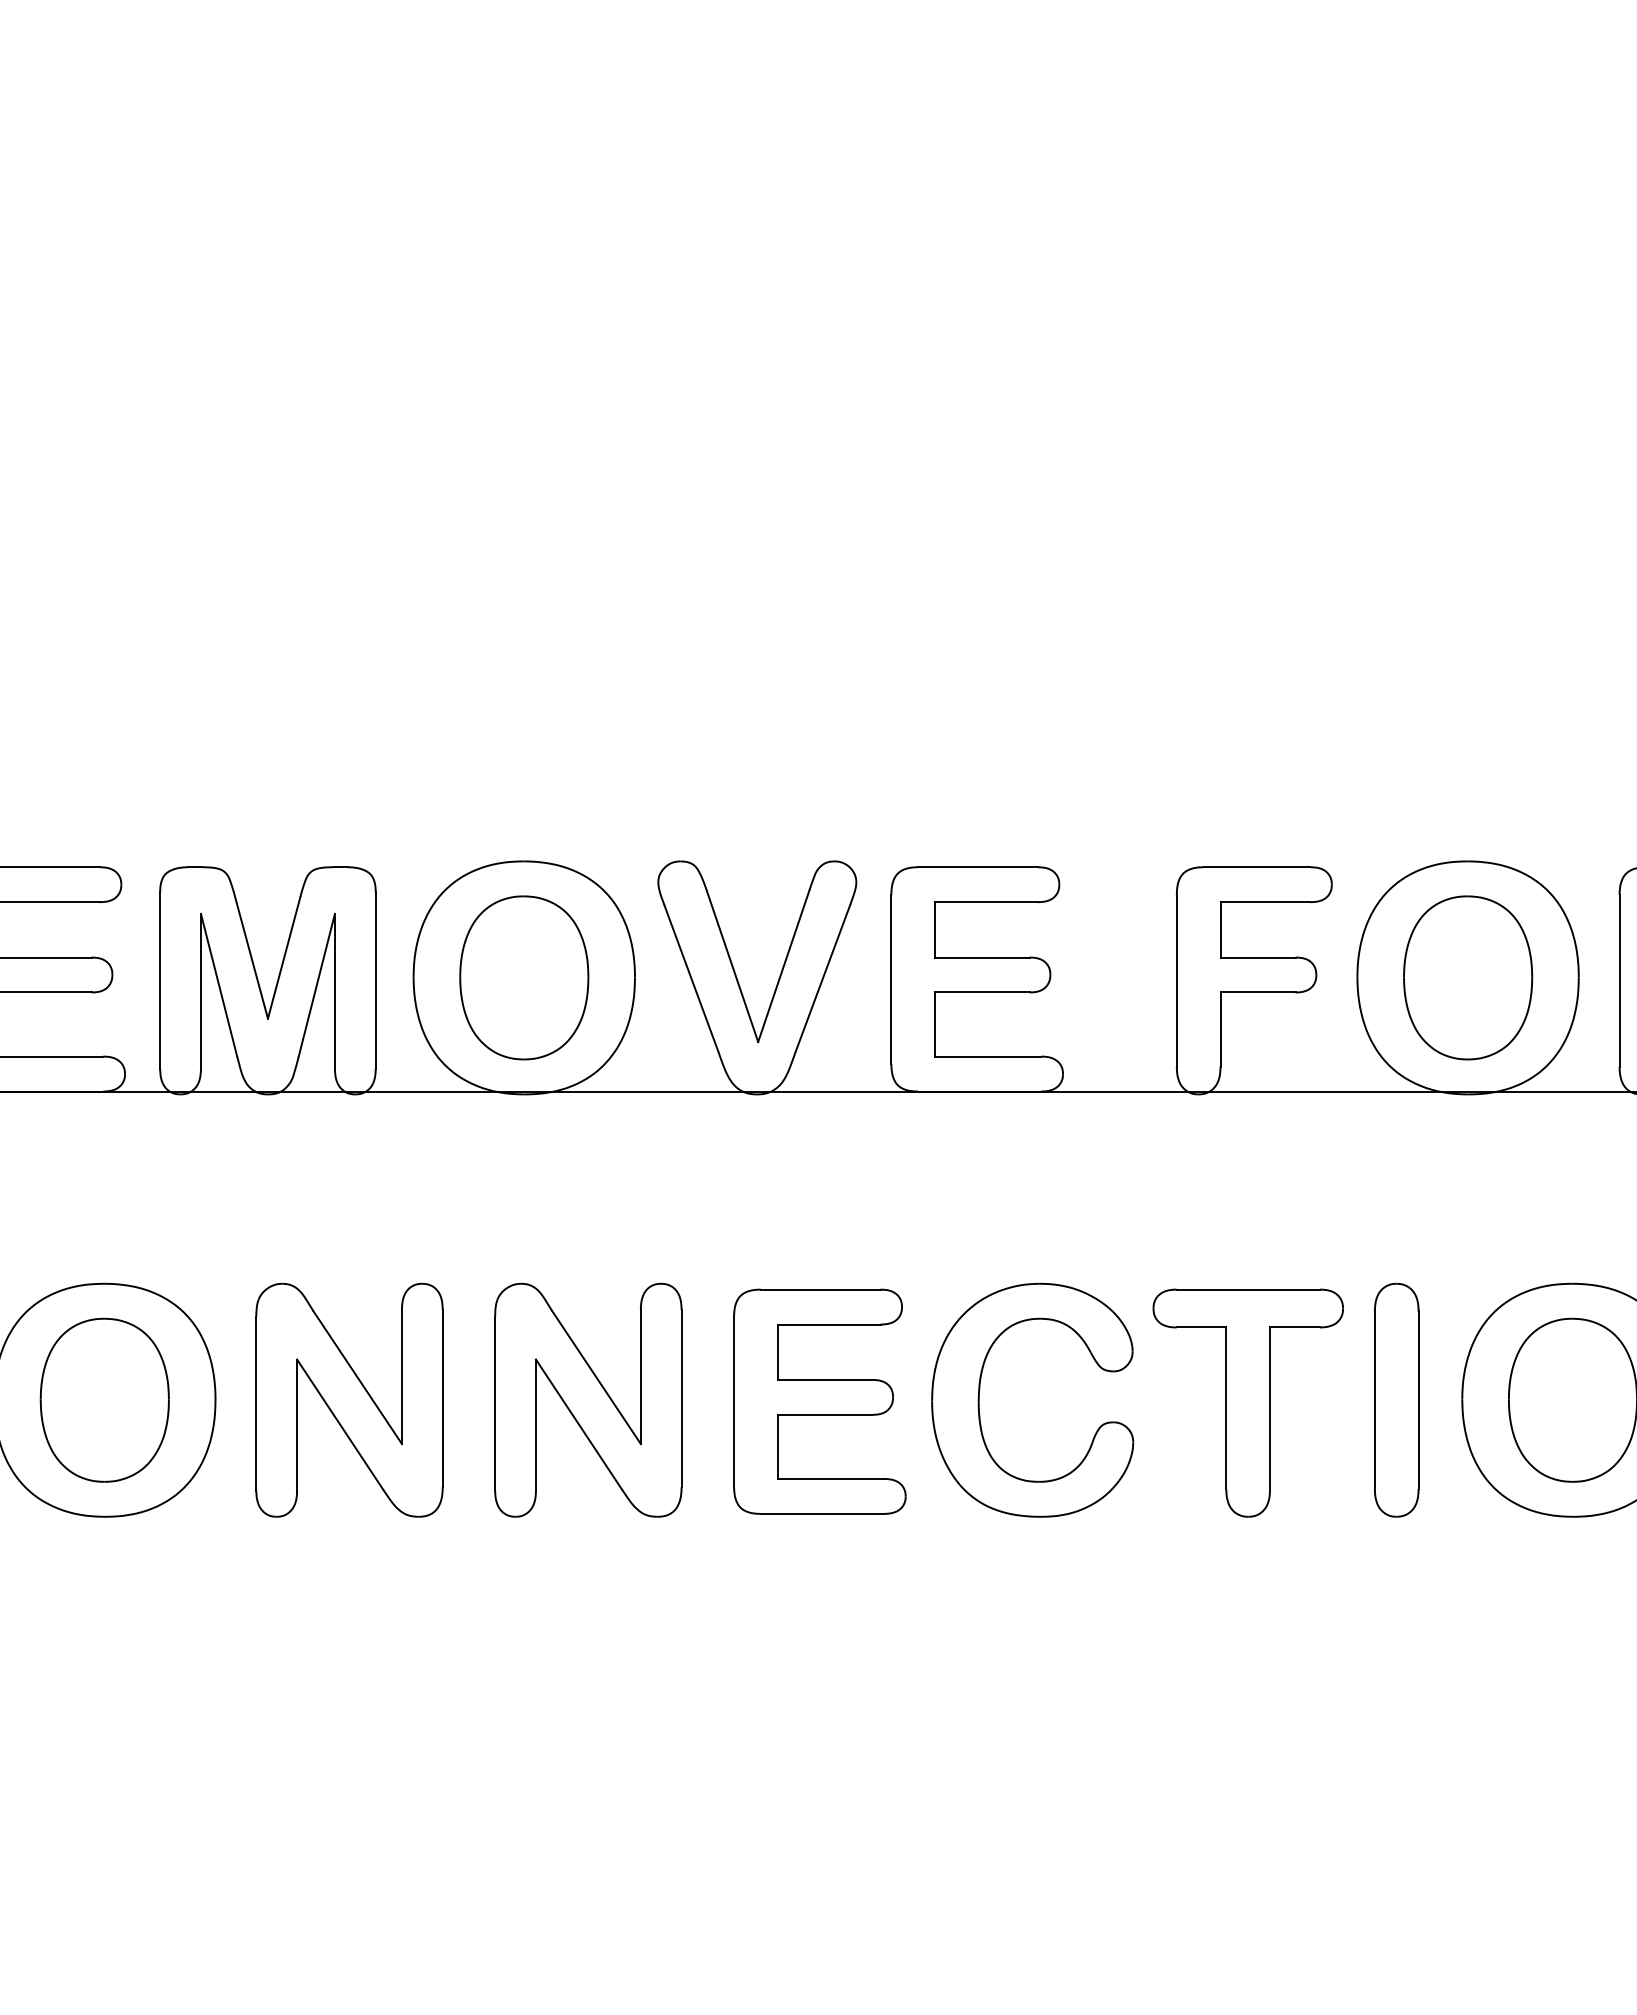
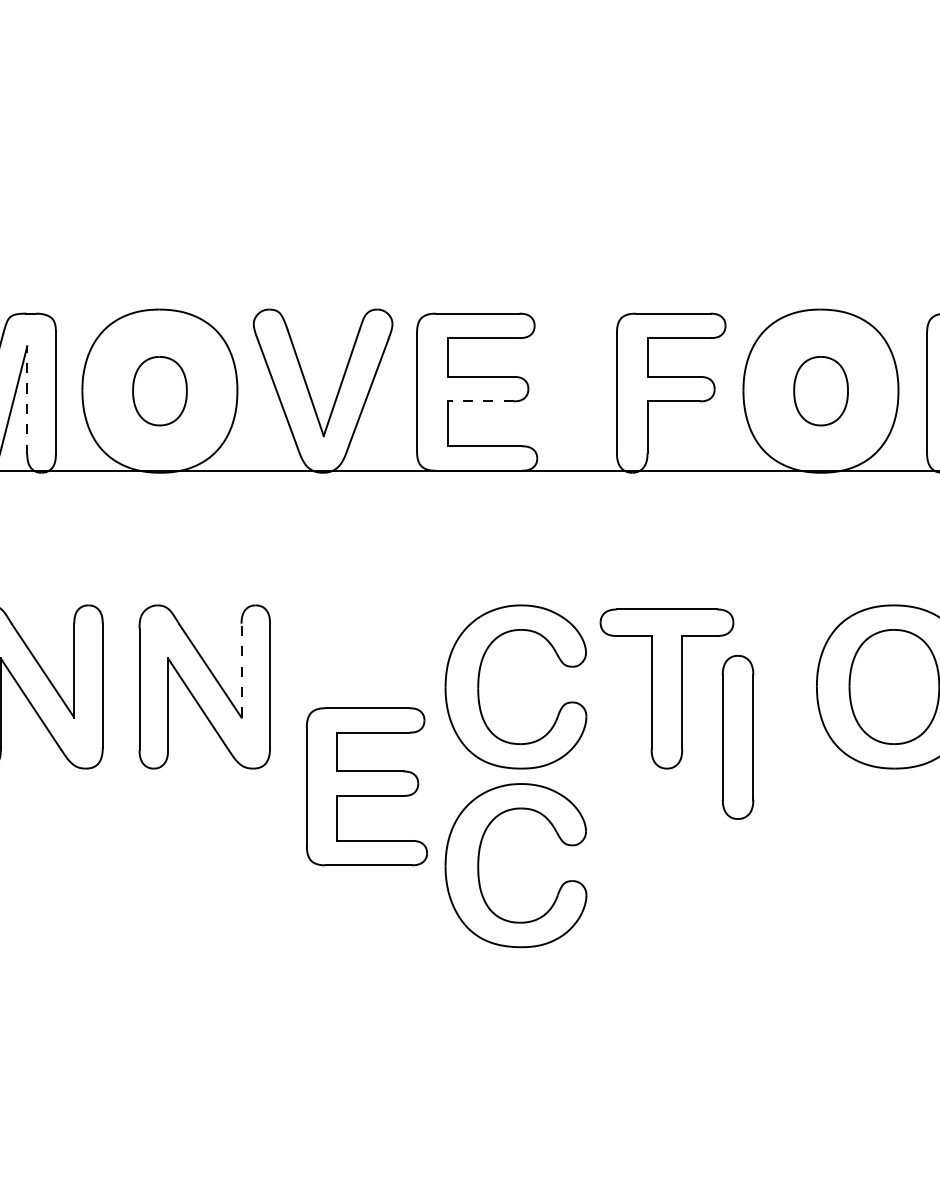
part: (524, 977) -> (160, 390), size x0.6
part: (1468, 977) -> (821, 390), size x0.6
line: (334, 990) -> (26, 399), solid -> dashed
line: (981, 992) -> (480, 401), solid -> dashed
line: (640, 1376) -> (241, 670), solid -> dashed
part: (1396, 1399) -> (737, 736), moved
part: (819, 1401) -> (366, 786), moved
part: (980, 1644) -> (479, 858), added

